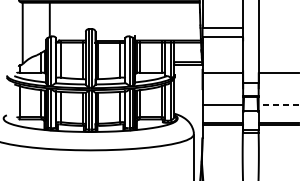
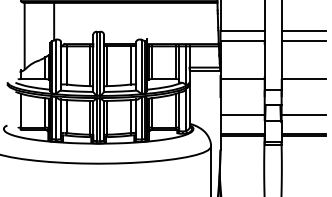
line: (278, 28) -> (303, 30), added
line: (278, 37) -> (303, 40), added
line: (278, 105) -> (303, 114), dashed -> solid

